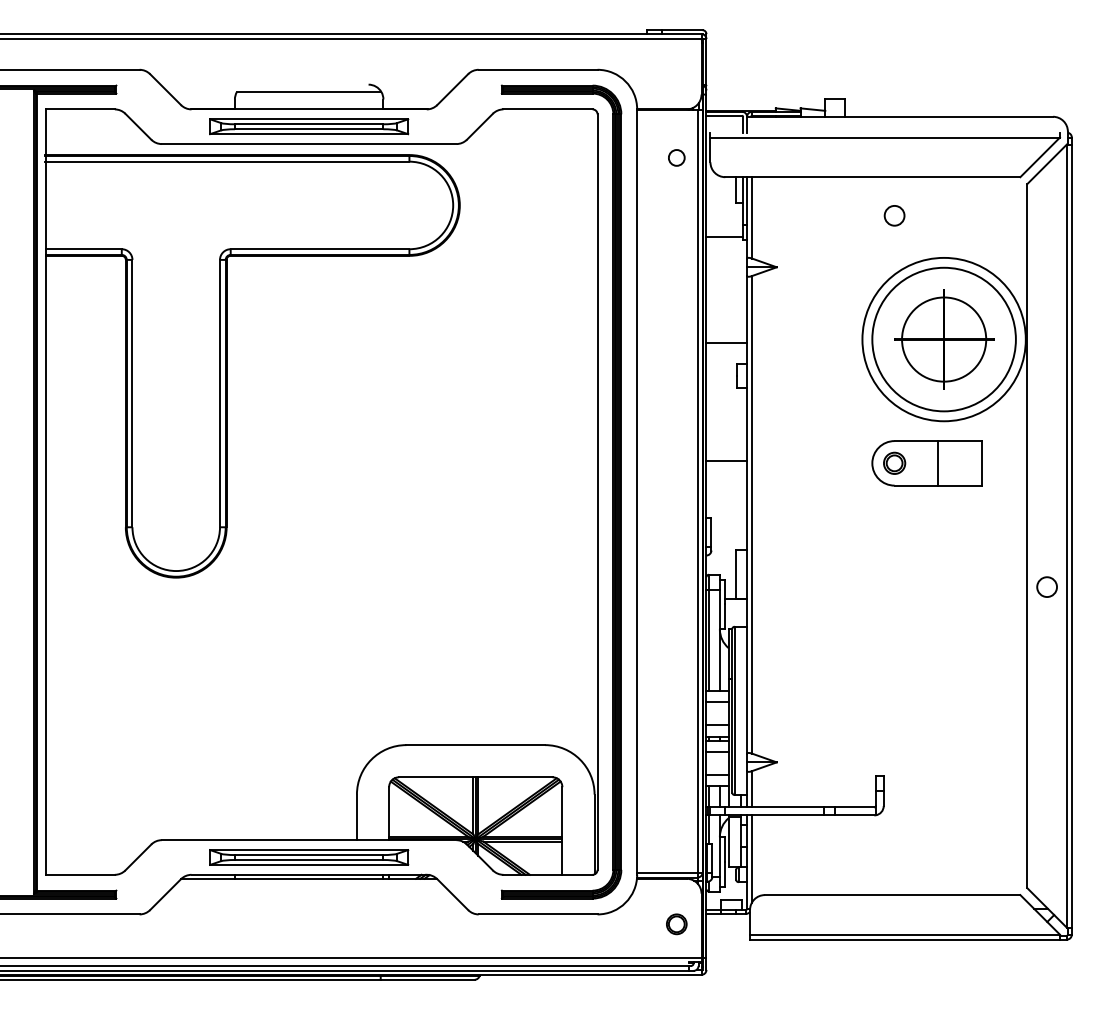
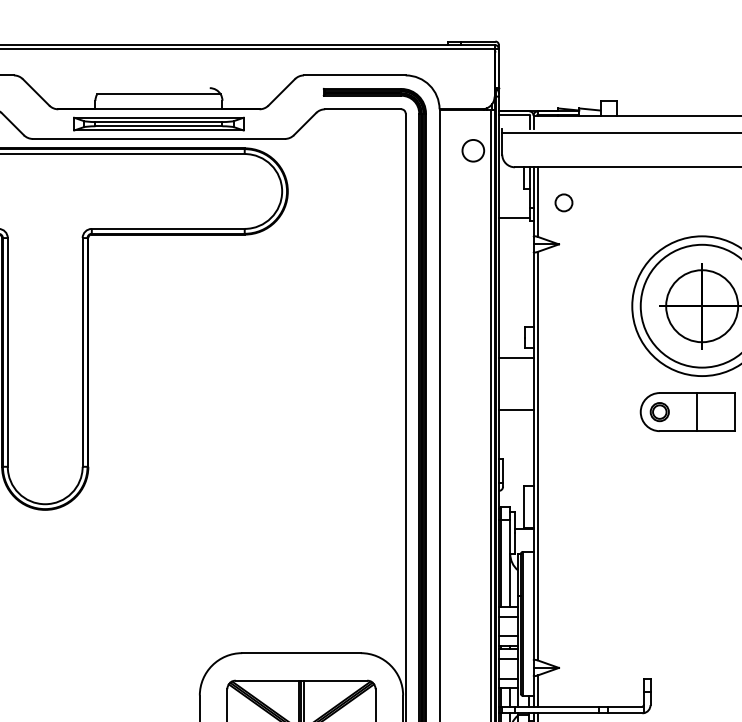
circle: (676, 157) -> (473, 150), size x1.6
circle: (894, 215) -> (563, 202), moved
line: (726, 343) -> (515, 358), moved

